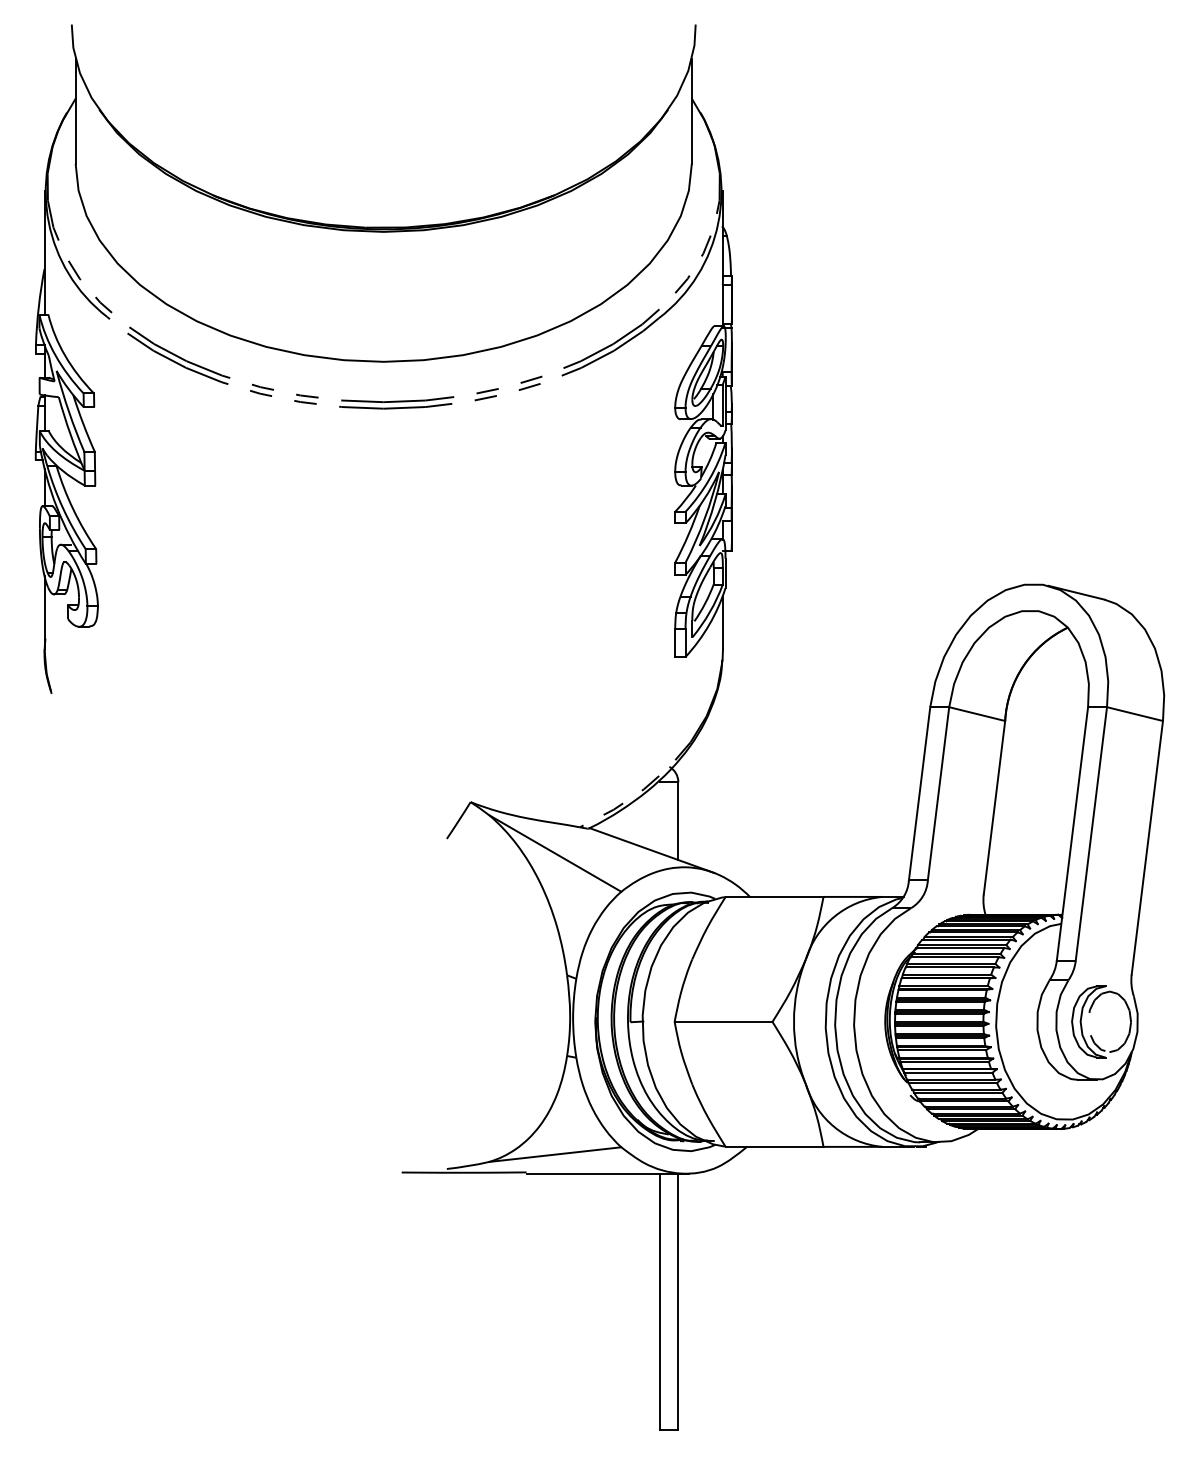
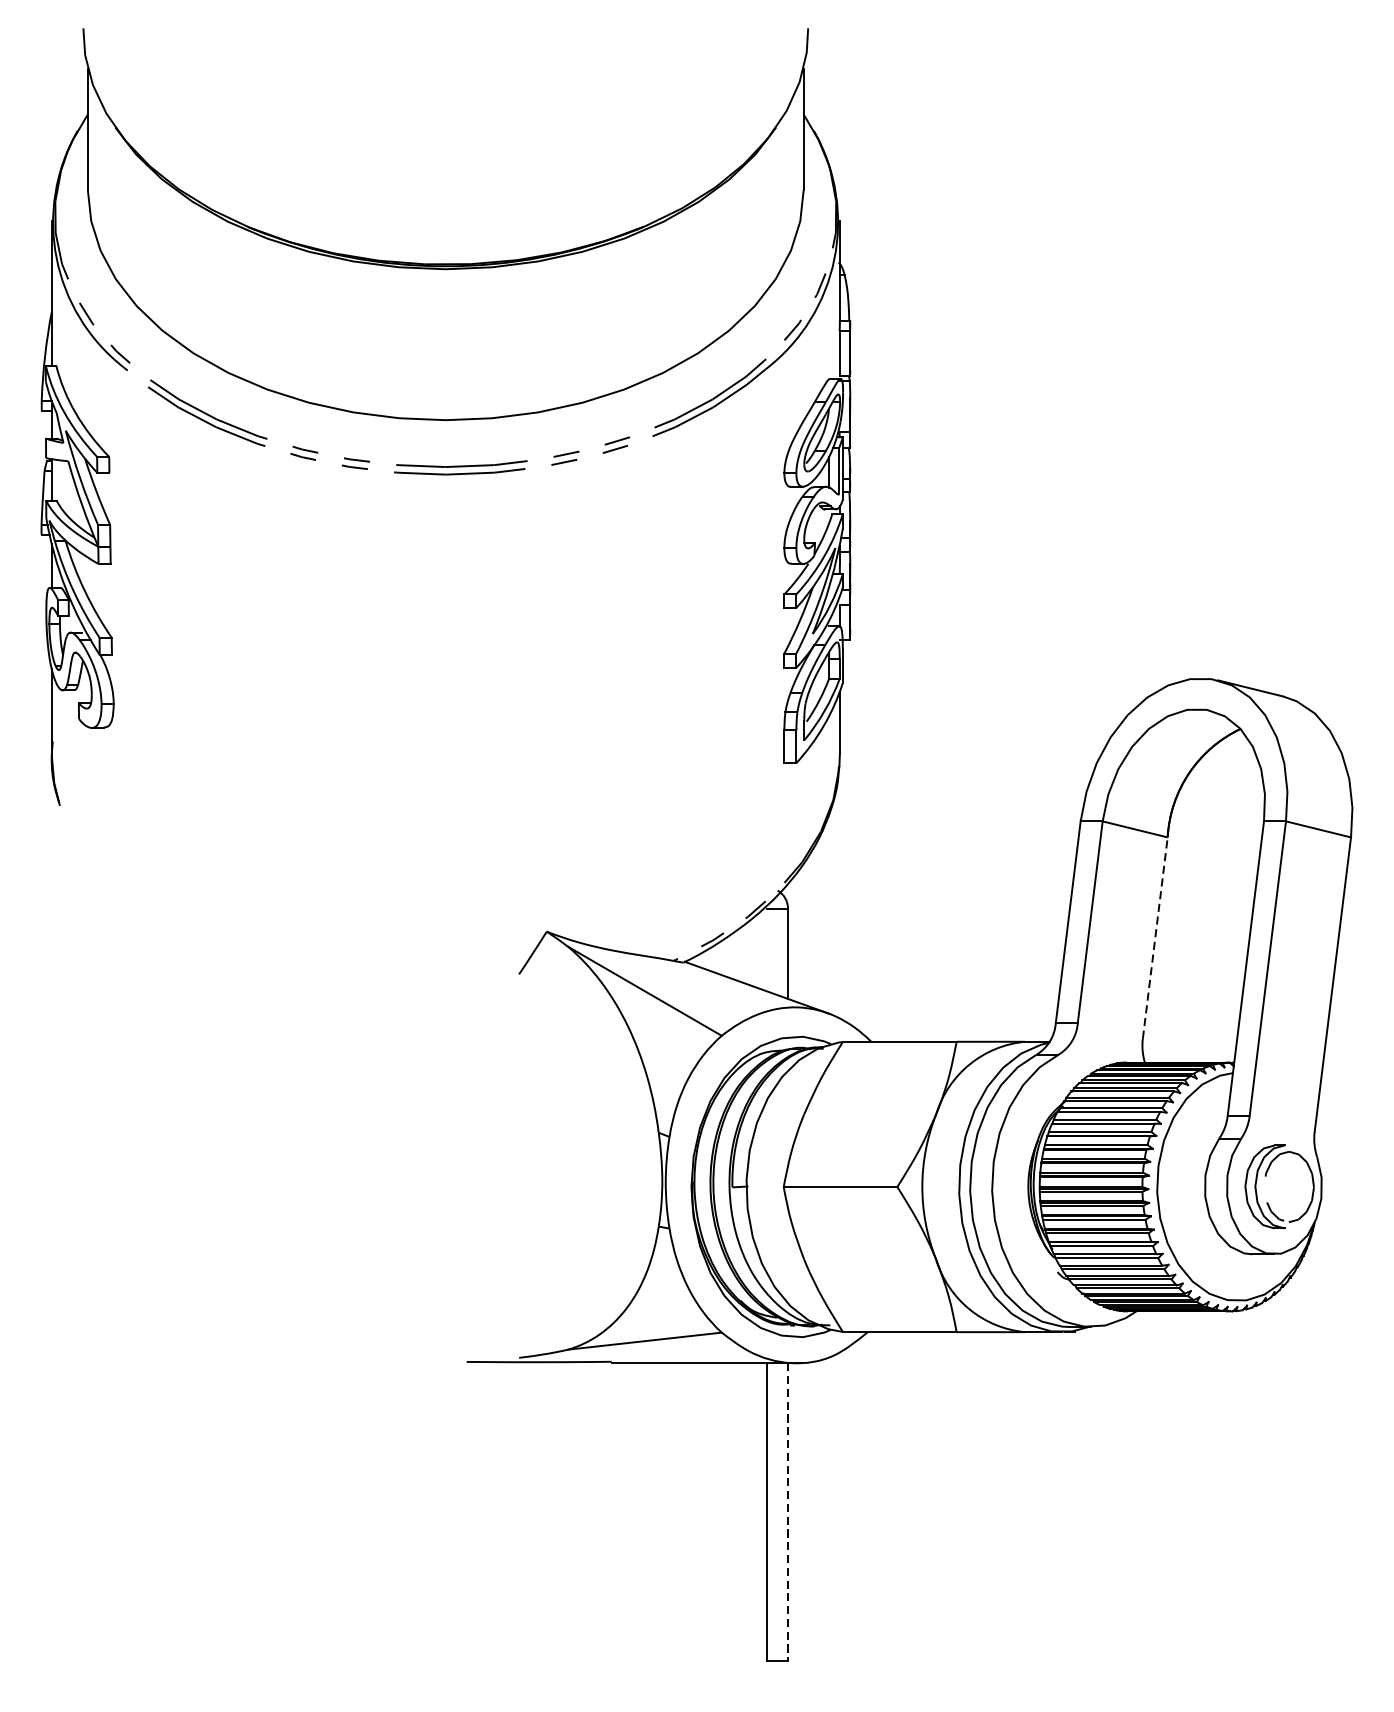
line: (994, 807) -> (1155, 937), solid -> dashed
line: (678, 1302) -> (788, 1512), solid -> dashed

